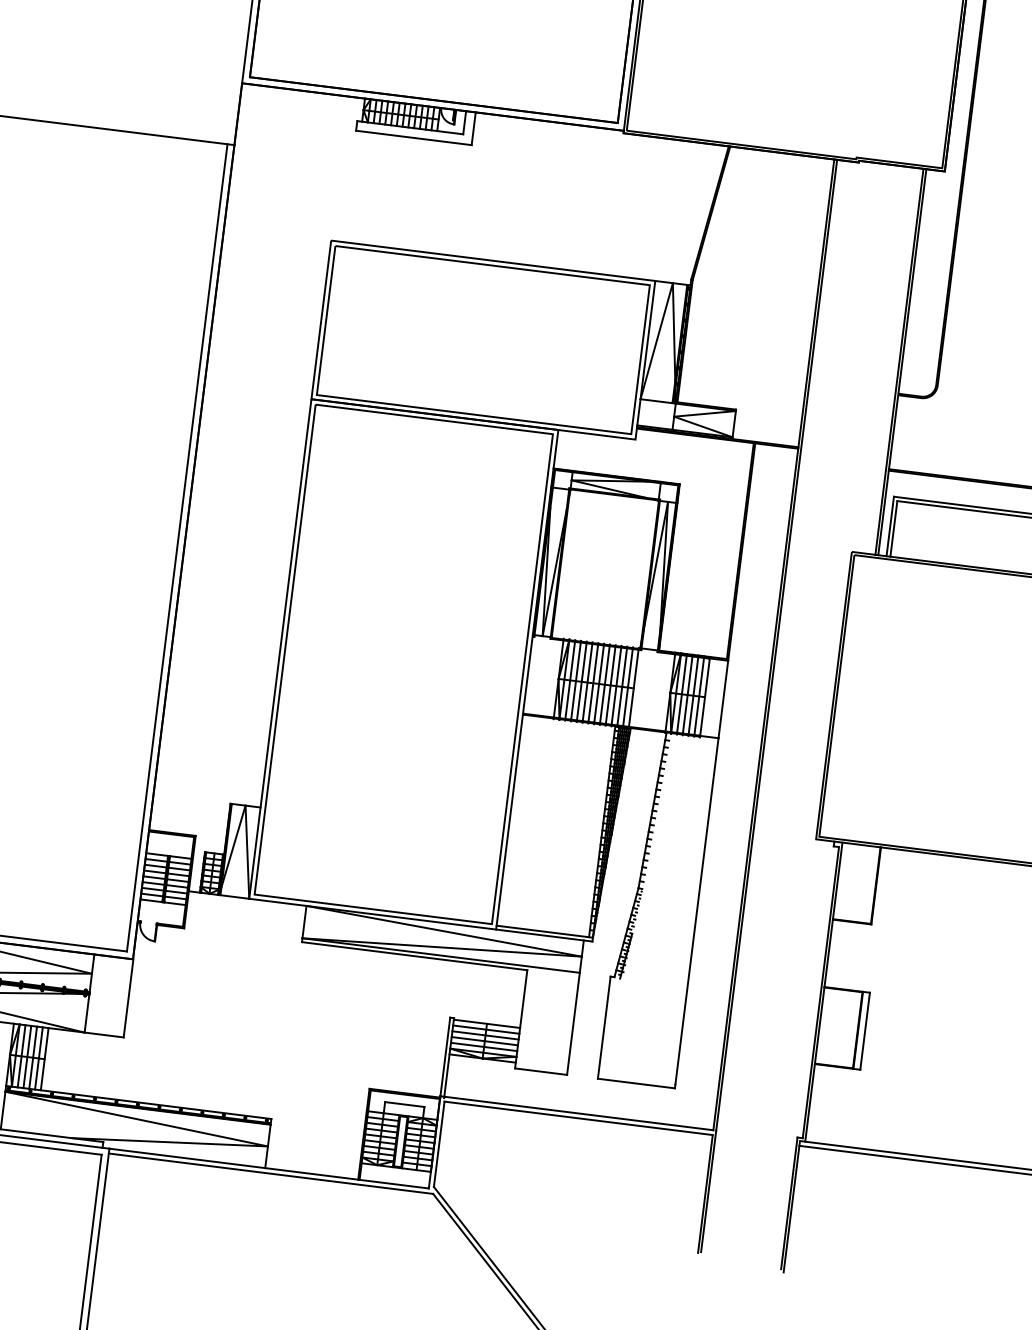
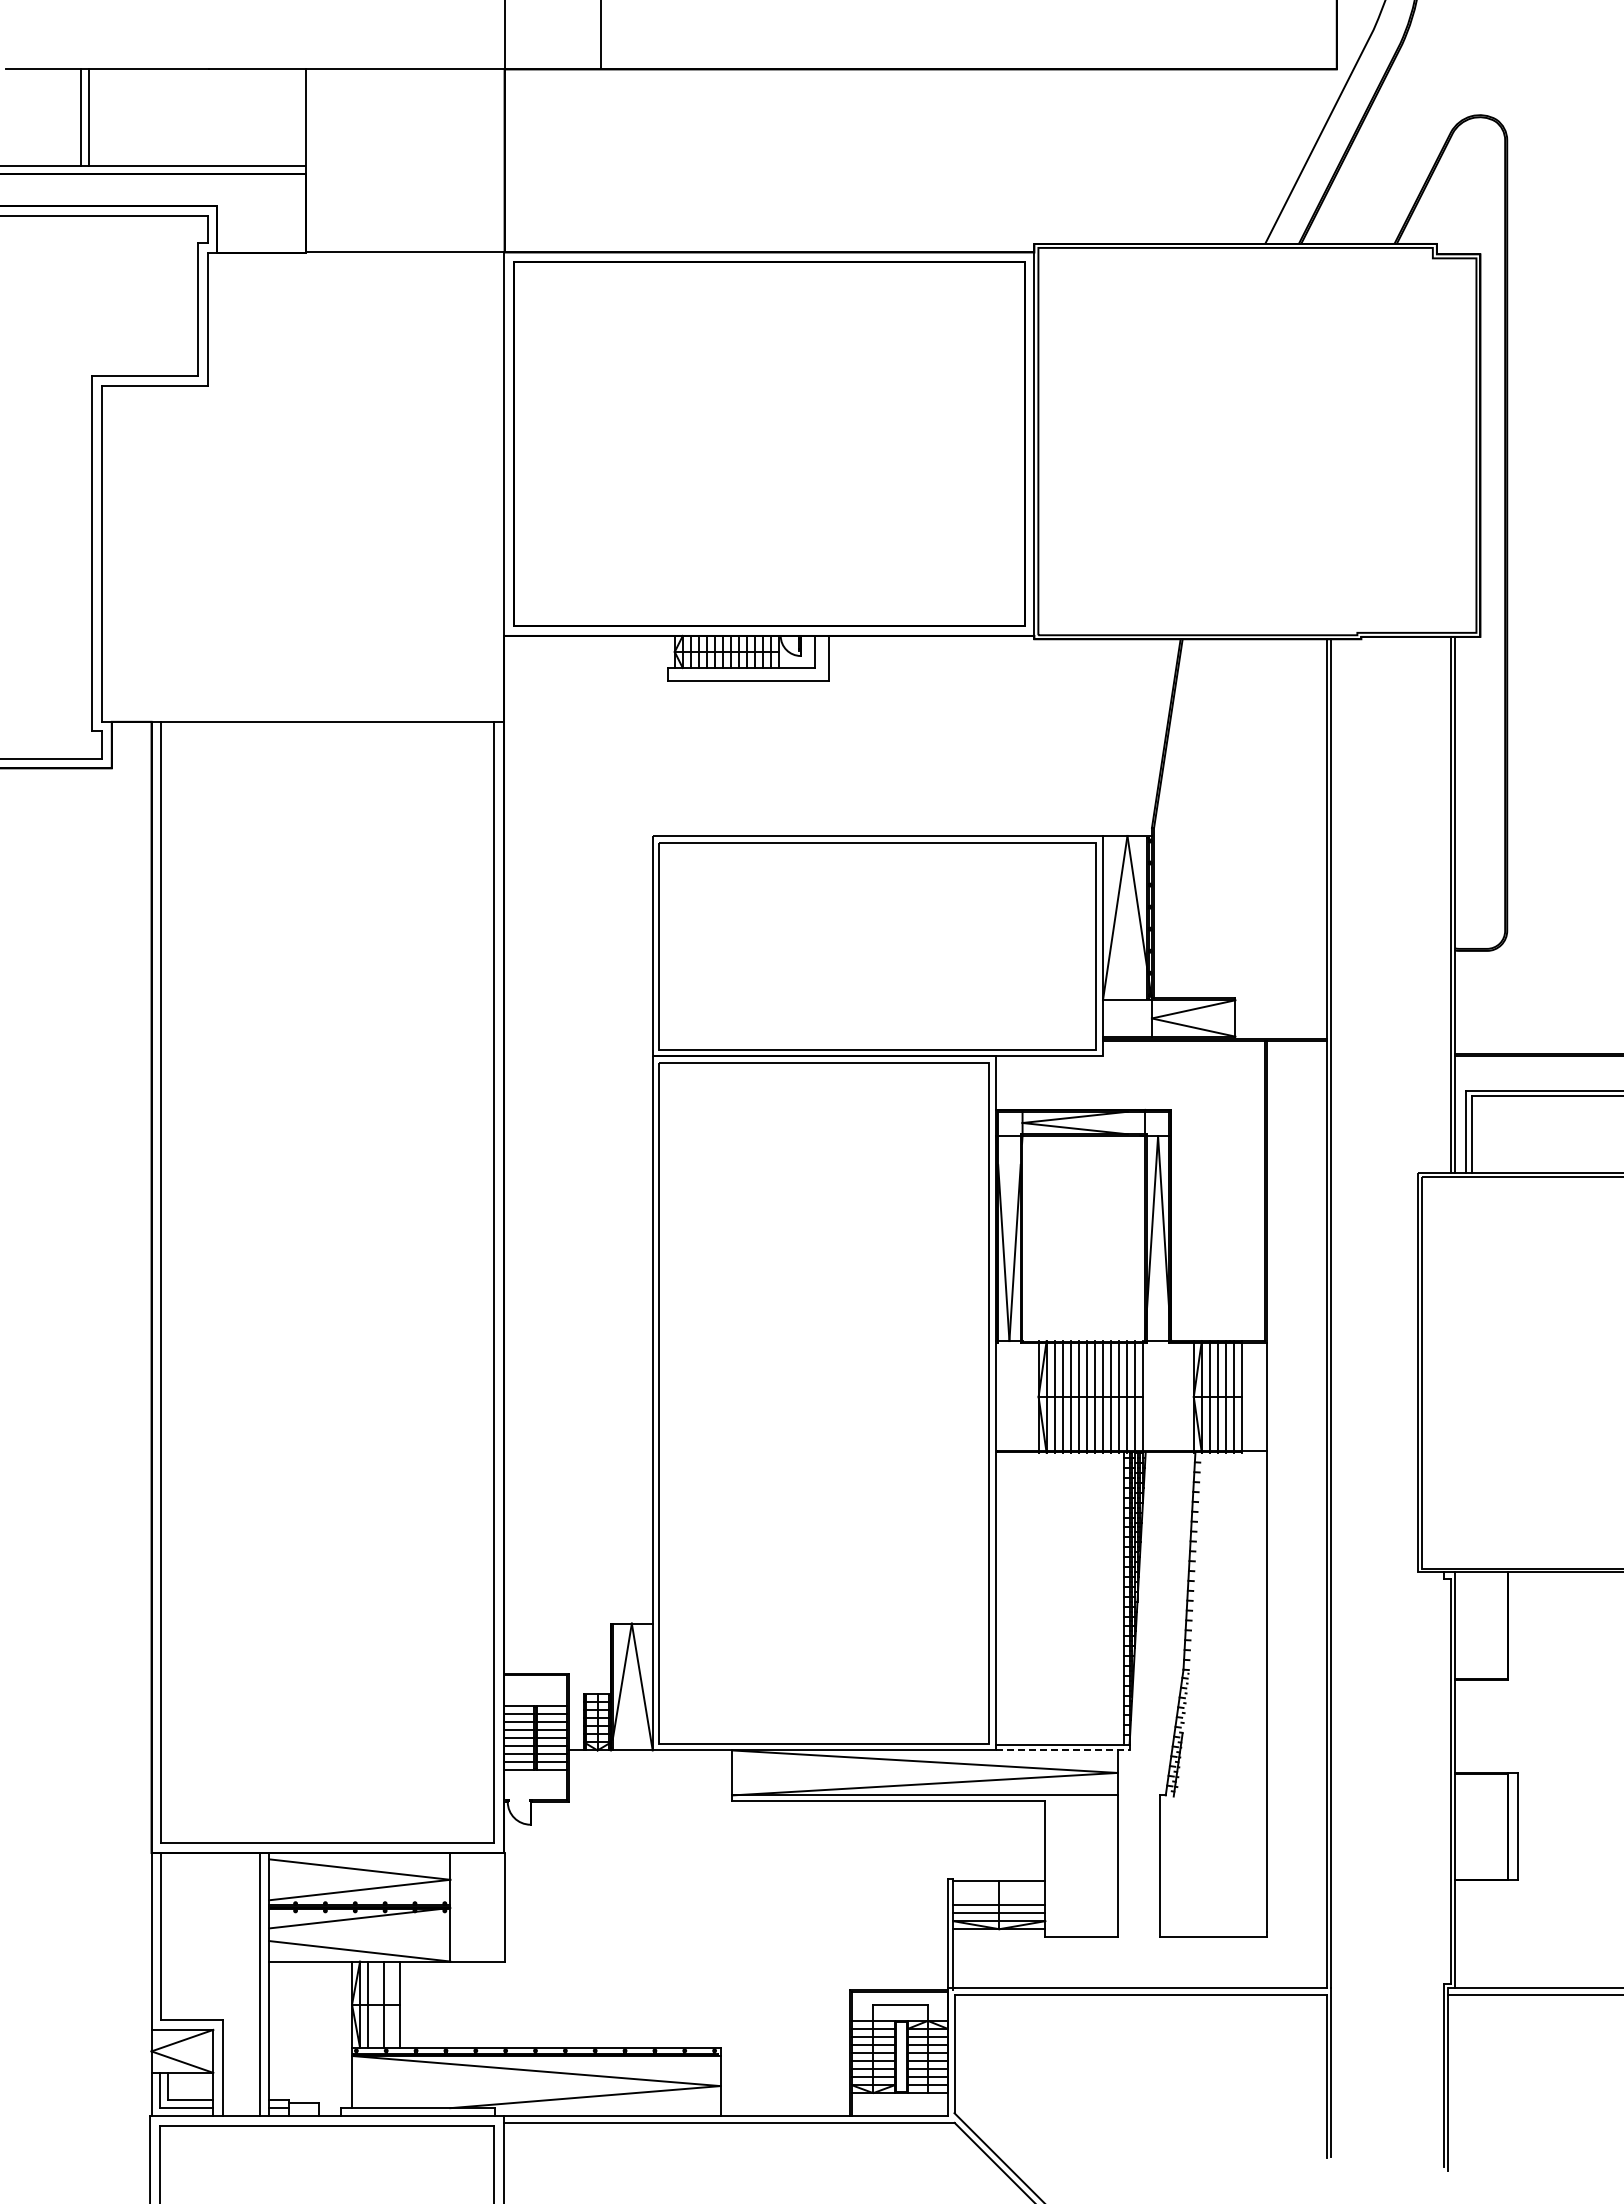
line: (544, 935) -> (1062, 1750), solid -> dashed
line: (486, 1029) -> (999, 1889), removed
line: (485, 1035) -> (999, 1897), removed
line: (27, 1056) -> (376, 2004), removed
line: (39, 1058) -> (392, 2004), removed

